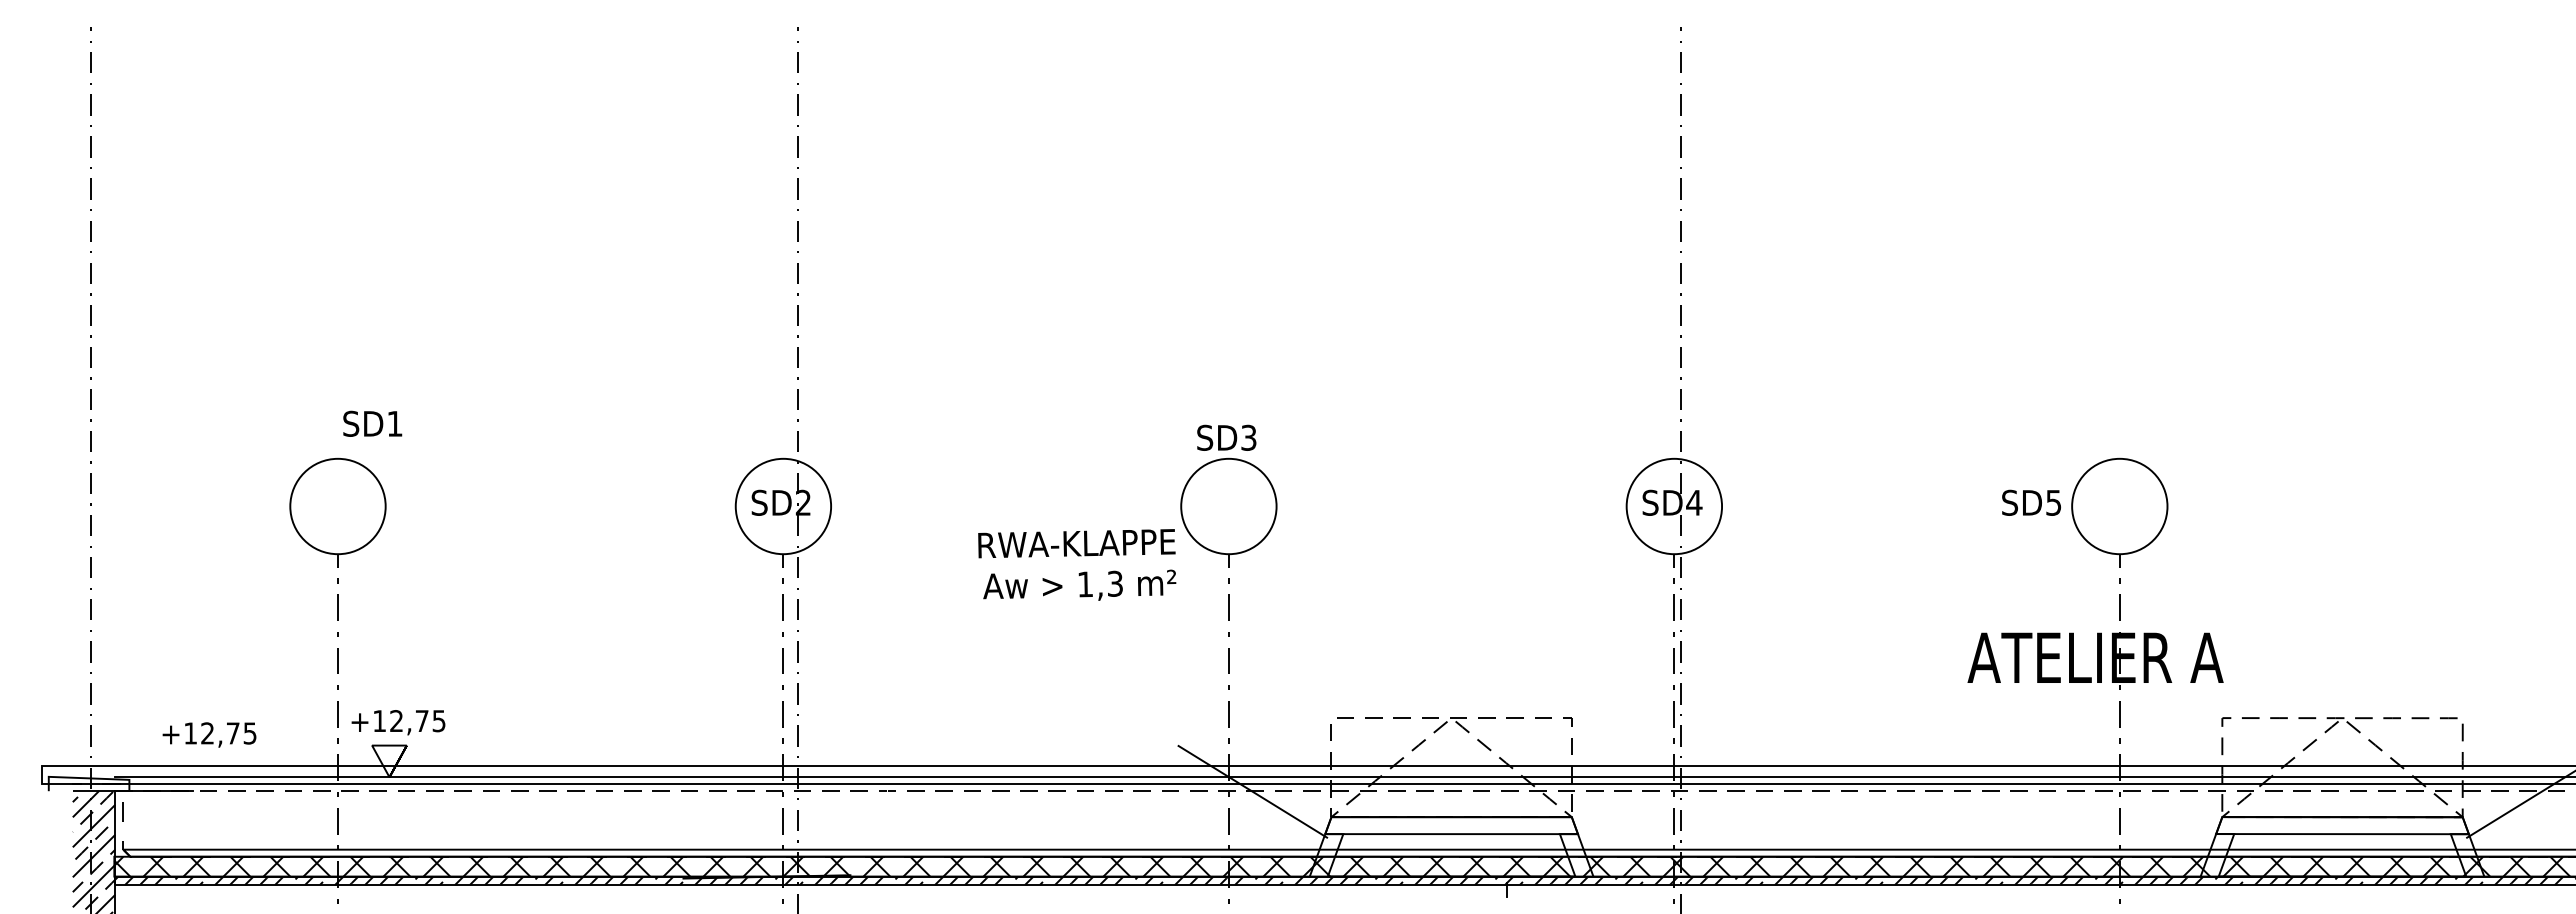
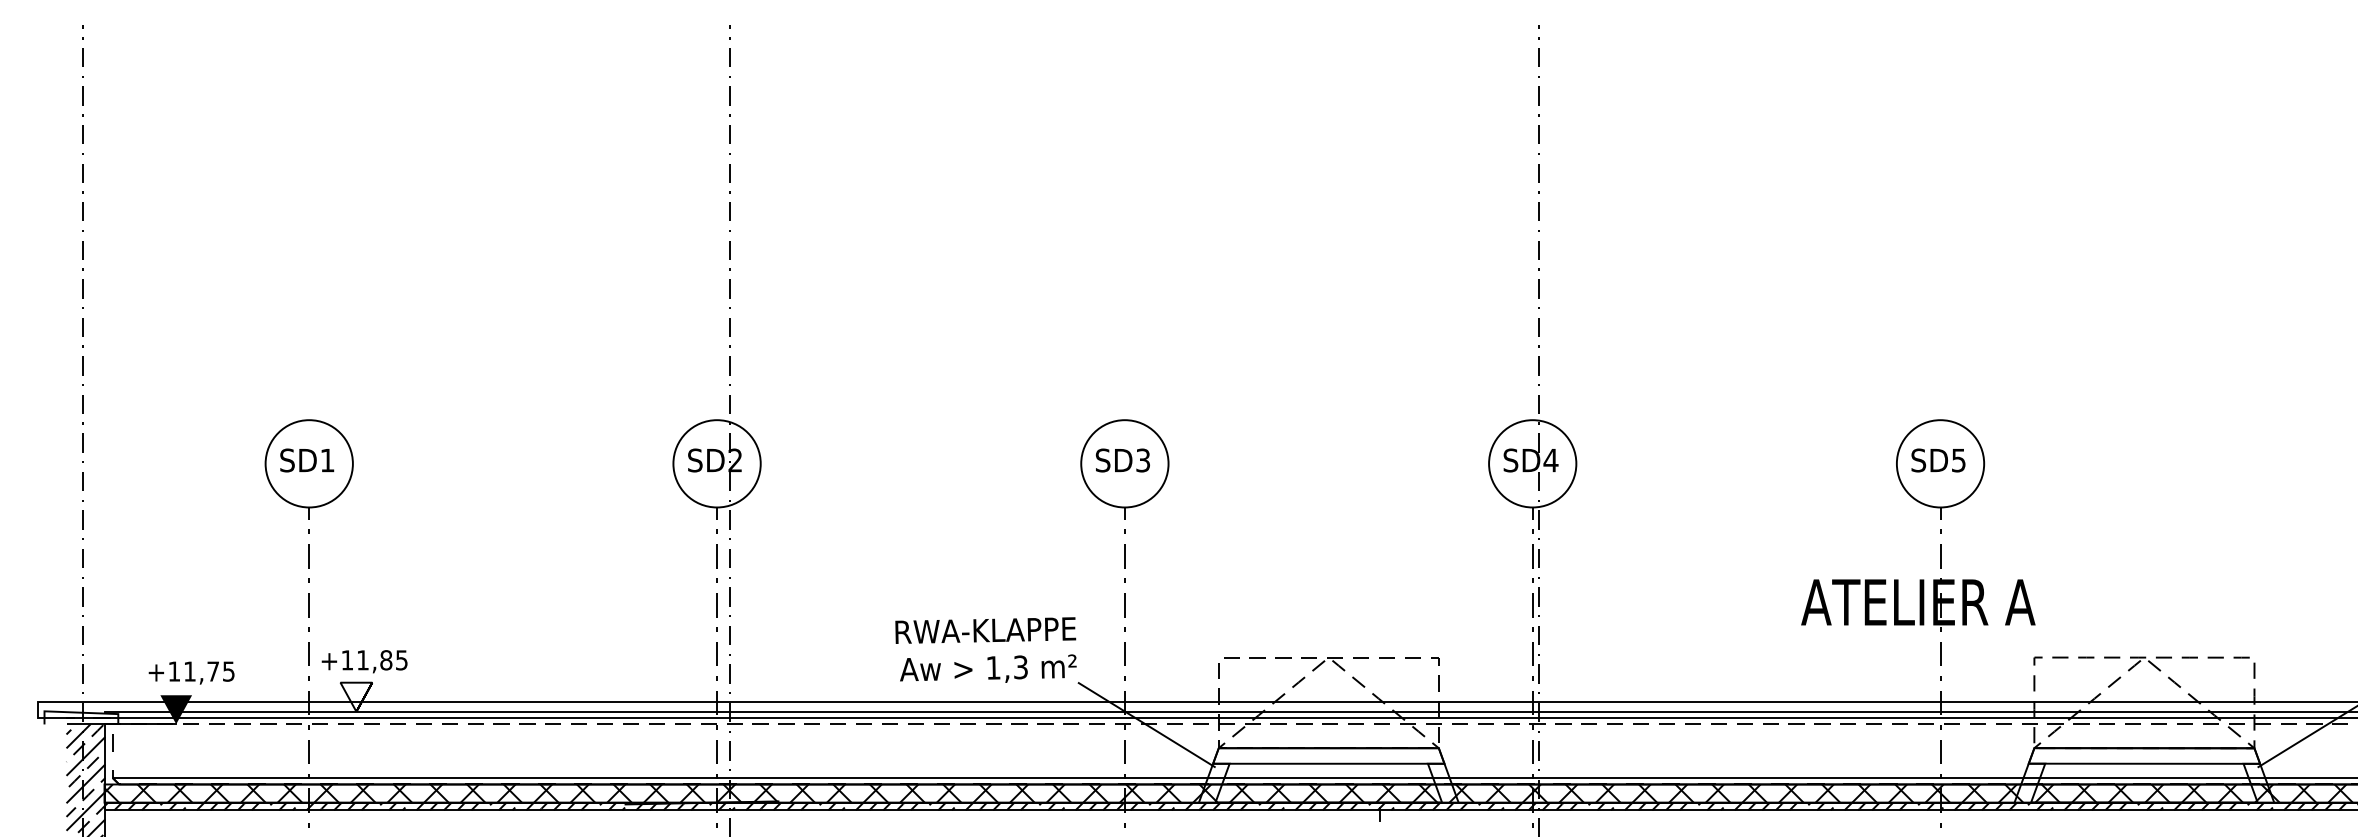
text: (372, 423) -> (306, 460), moved
text: (1226, 437) -> (1122, 460), moved
text: (2031, 502) -> (1938, 460), moved
text: (1077, 564) -> (986, 649), moved
text: (409, 721) -> (374, 660), +12,75 -> +11,85
text: (207, 733) -> (189, 671), +12,75 -> +11,75
fill: (192, 774) -> (176, 709), added

